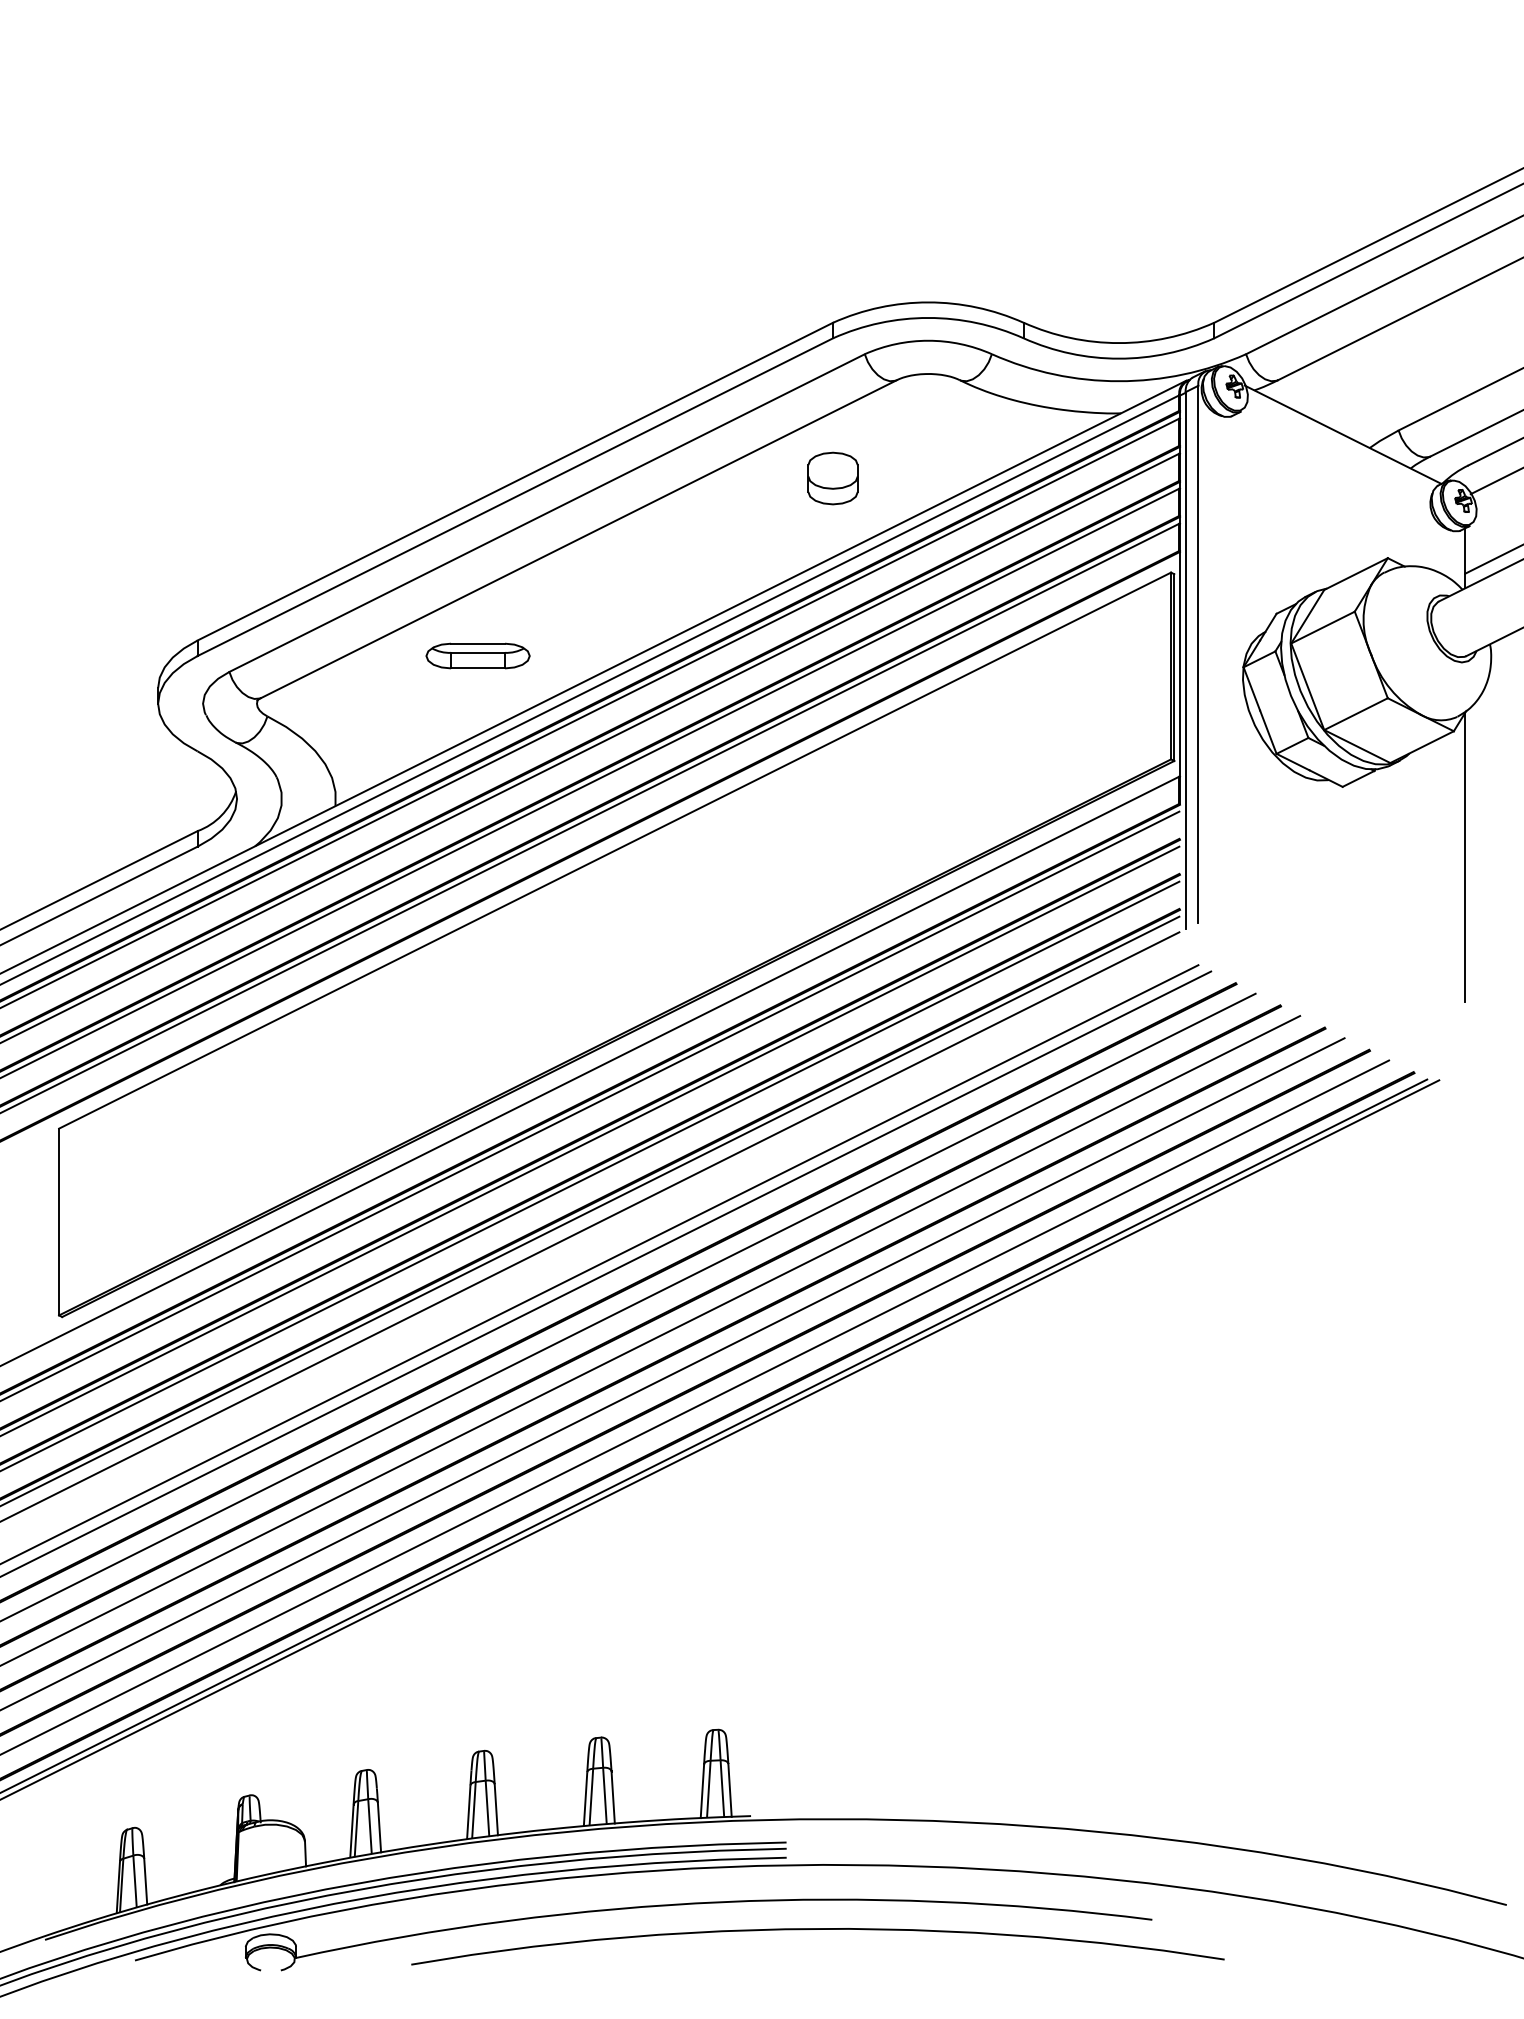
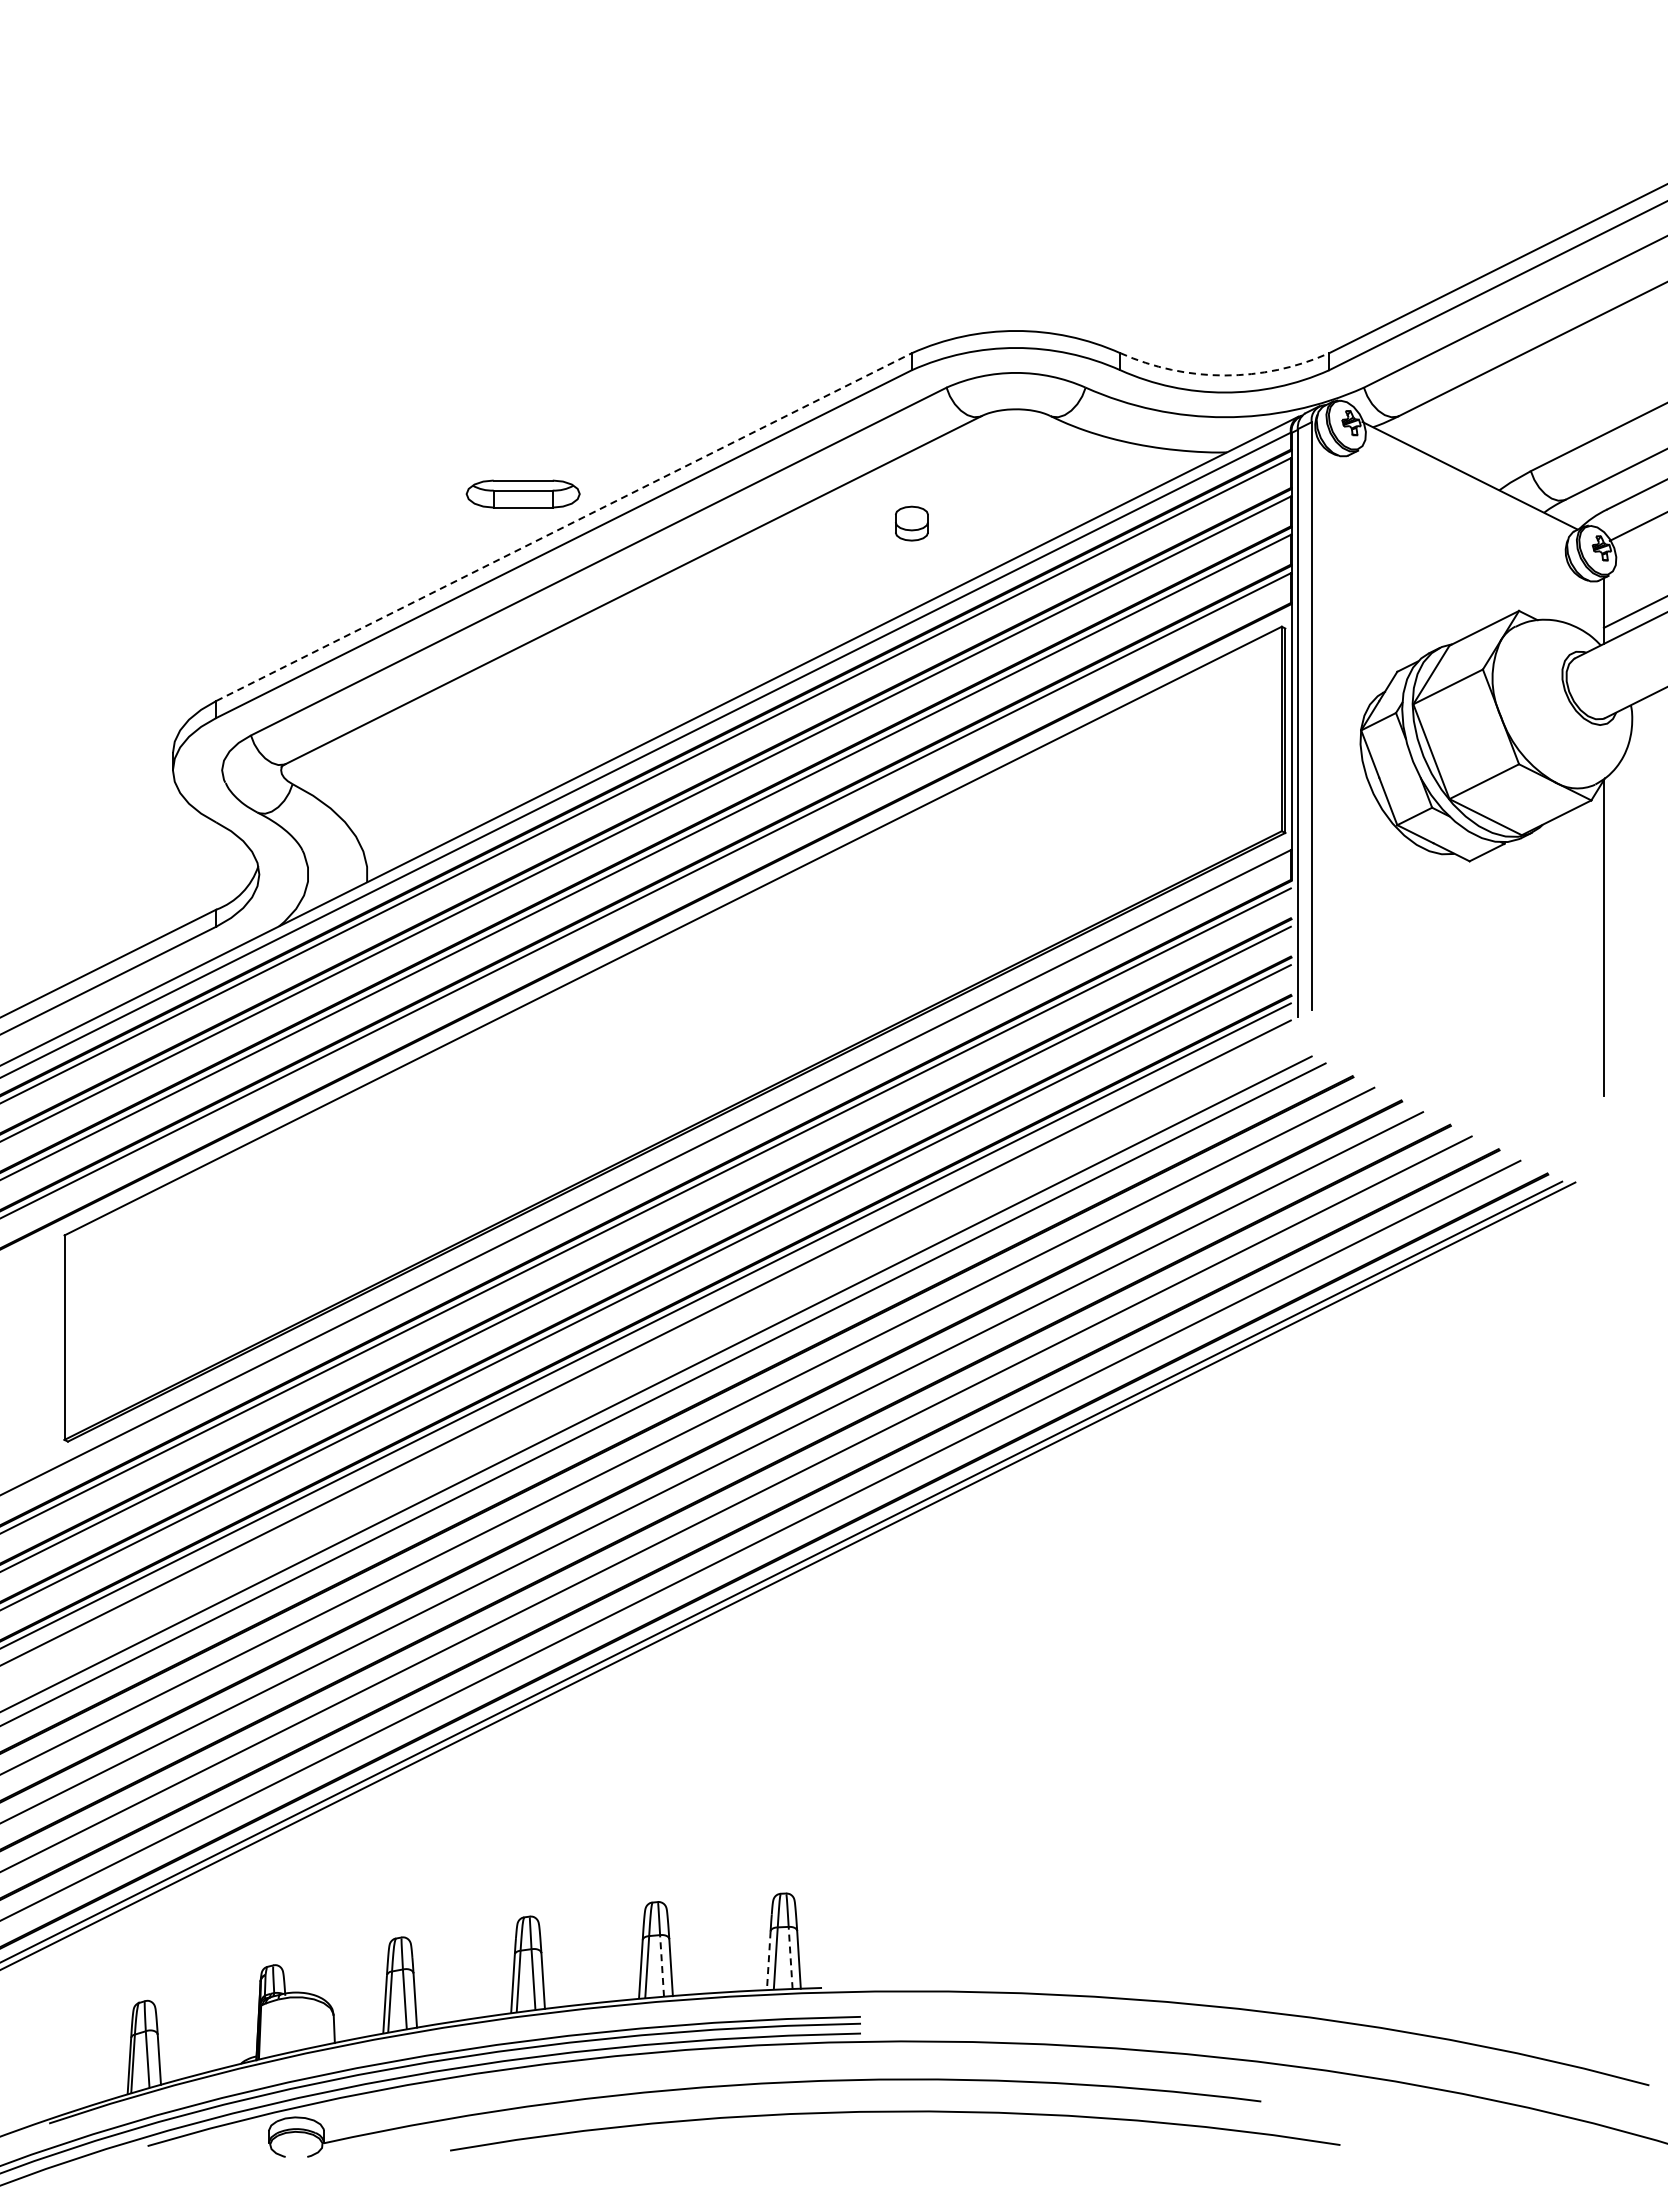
arc: (1118, 343) -> (1224, 375), solid -> dashed
part: (832, 478) -> (911, 523), size x0.6
line: (514, 481) -> (563, 527), solid -> dashed
part: (477, 655) -> (522, 493), moved
line: (722, 1788) -> (790, 1957), solid -> dashed
line: (702, 1791) -> (768, 1961), solid -> dashed
line: (605, 1795) -> (662, 1965), solid -> dashed

